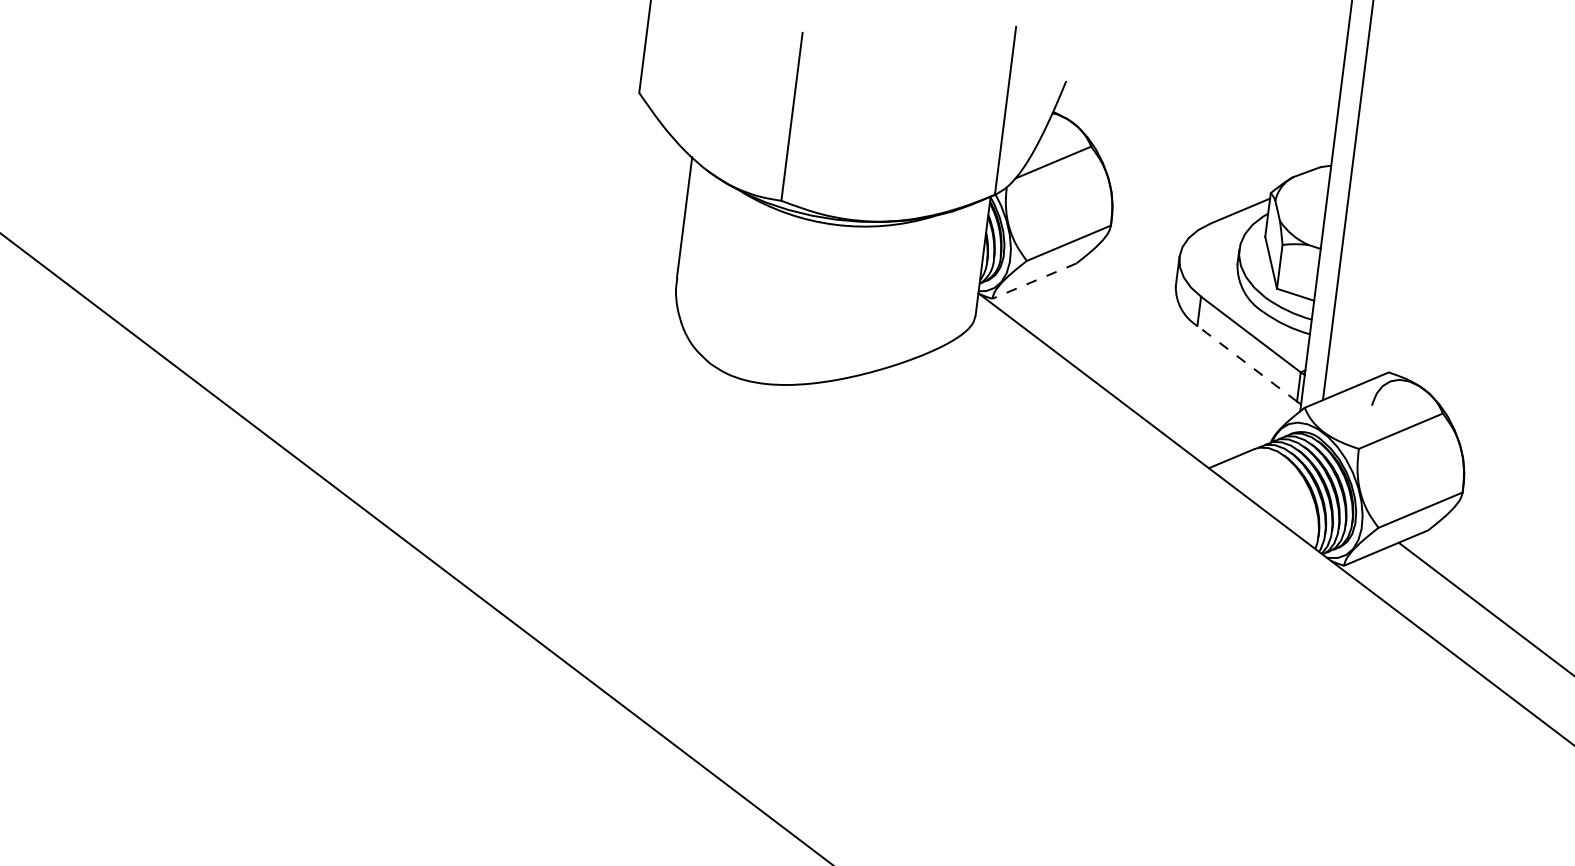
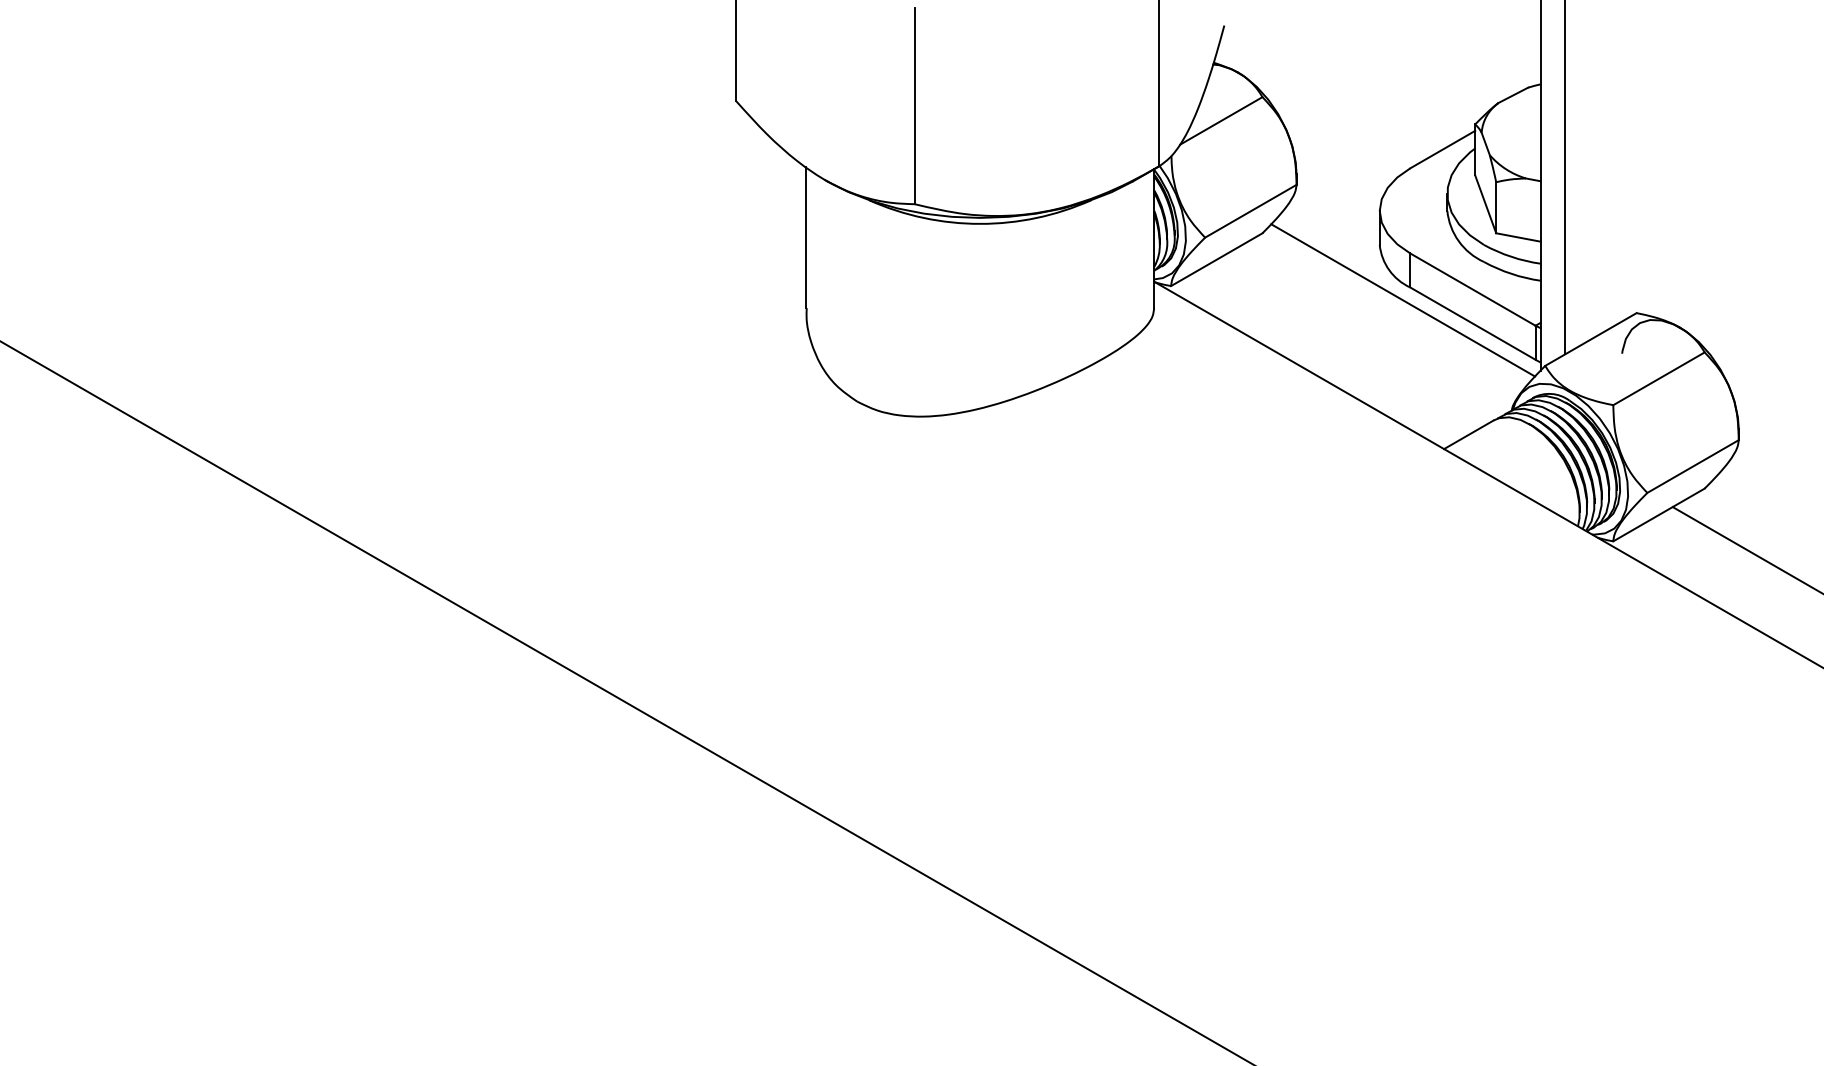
line: (1034, 280) -> (1216, 259), dashed -> solid
line: (1190, 336) -> (1403, 300), added
line: (1246, 363) -> (1472, 323), dashed -> solid

